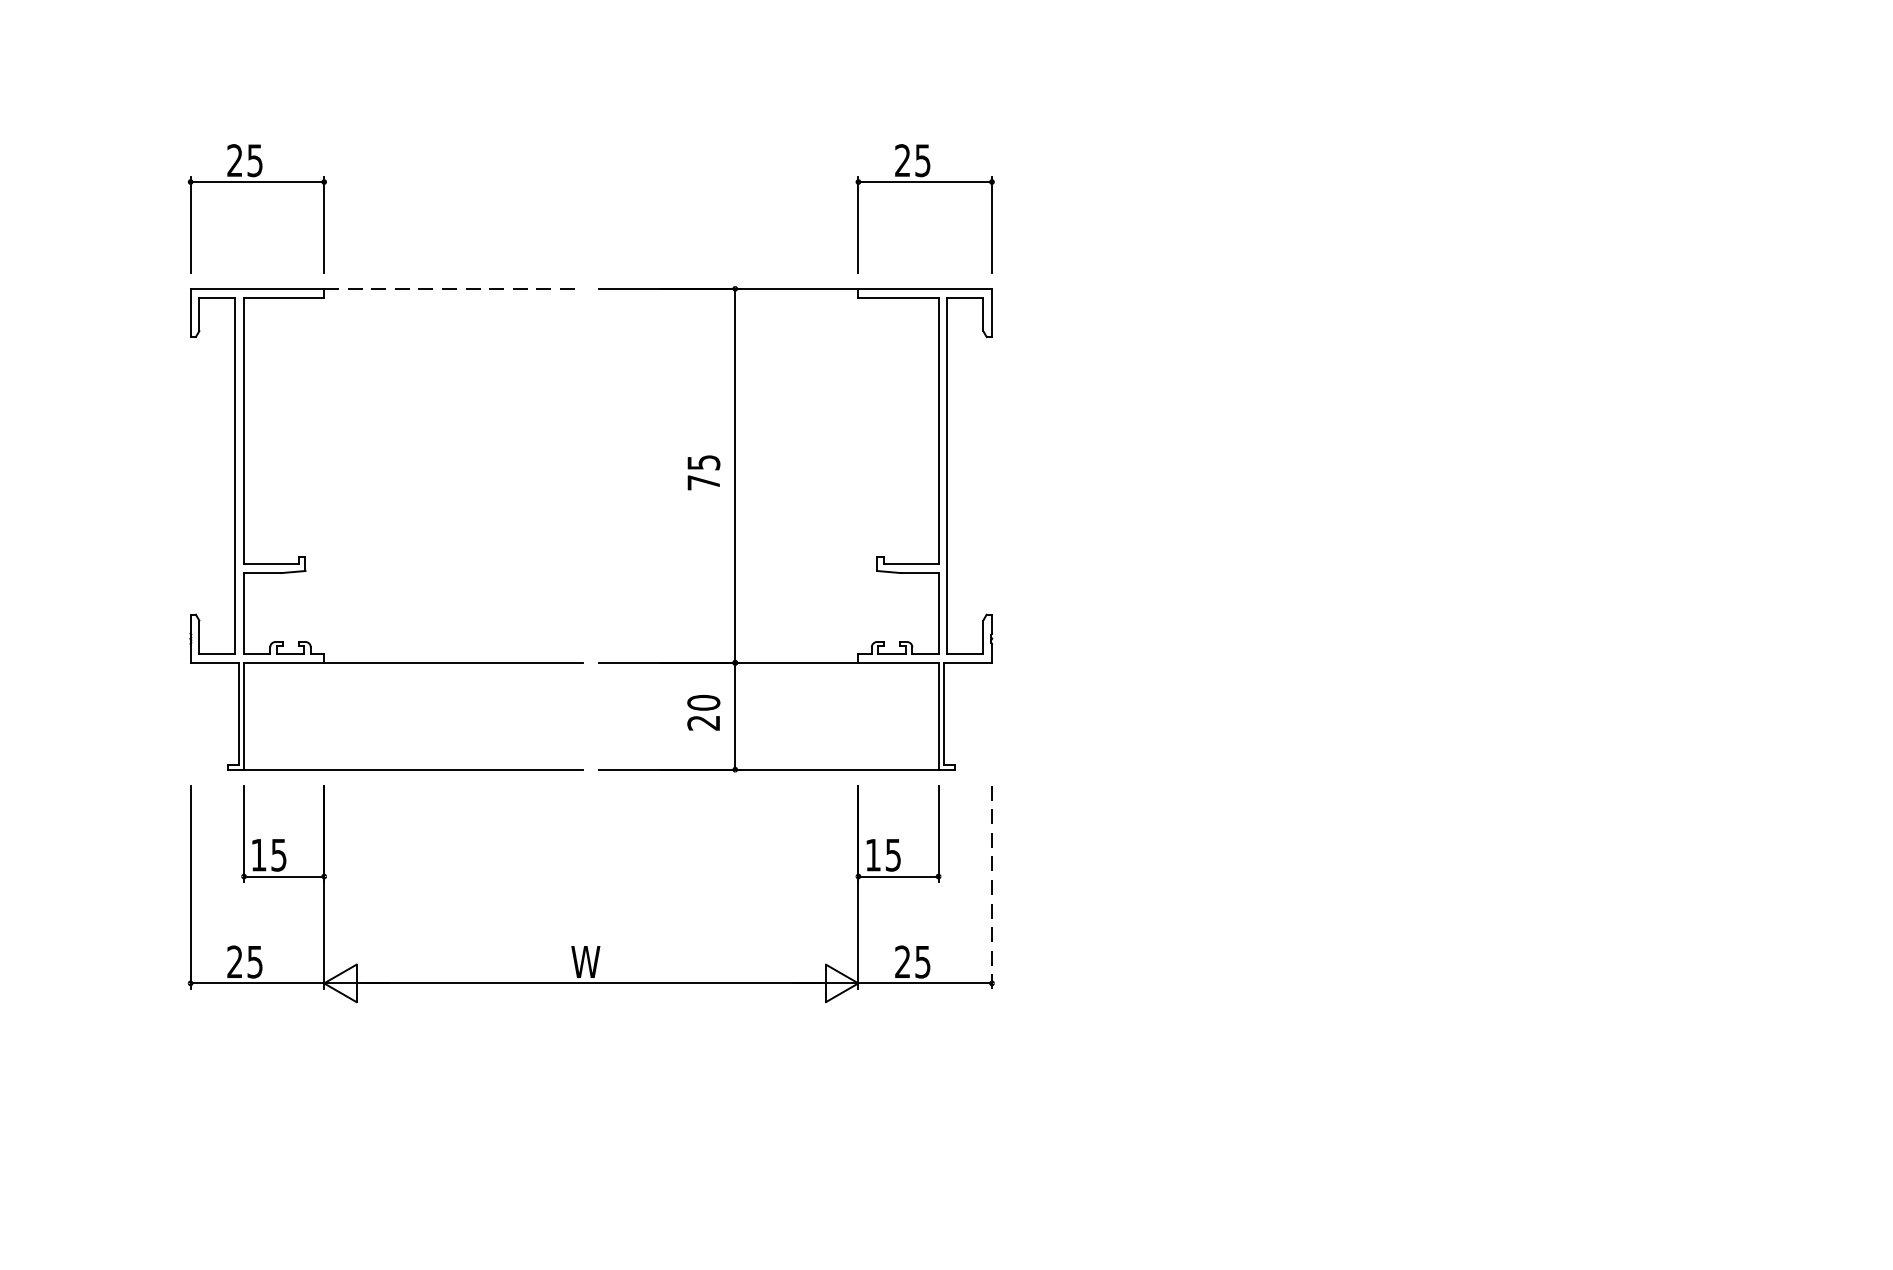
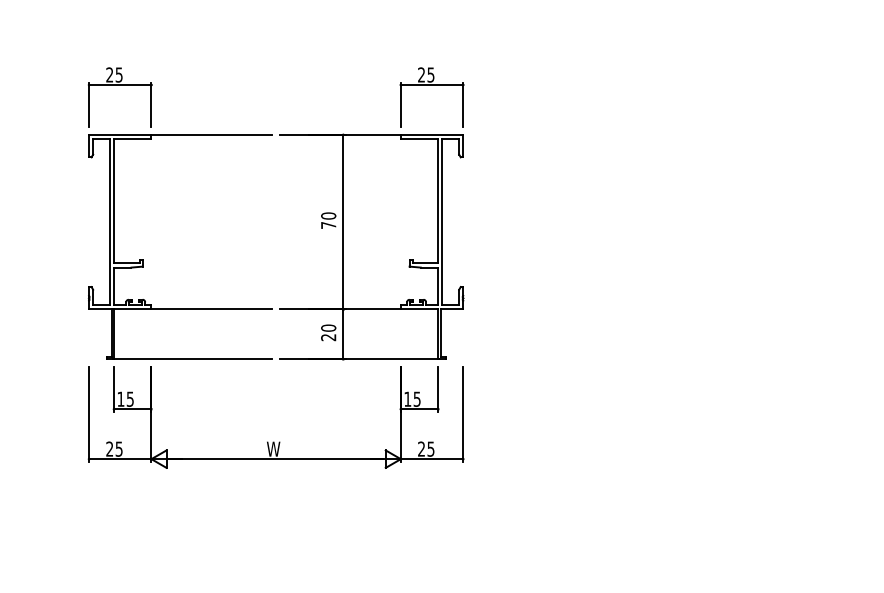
line: (454, 288) -> (212, 134), dashed -> solid
text: (703, 461) -> (328, 215), 75 -> 70
line: (992, 887) -> (463, 414), dashed -> solid

